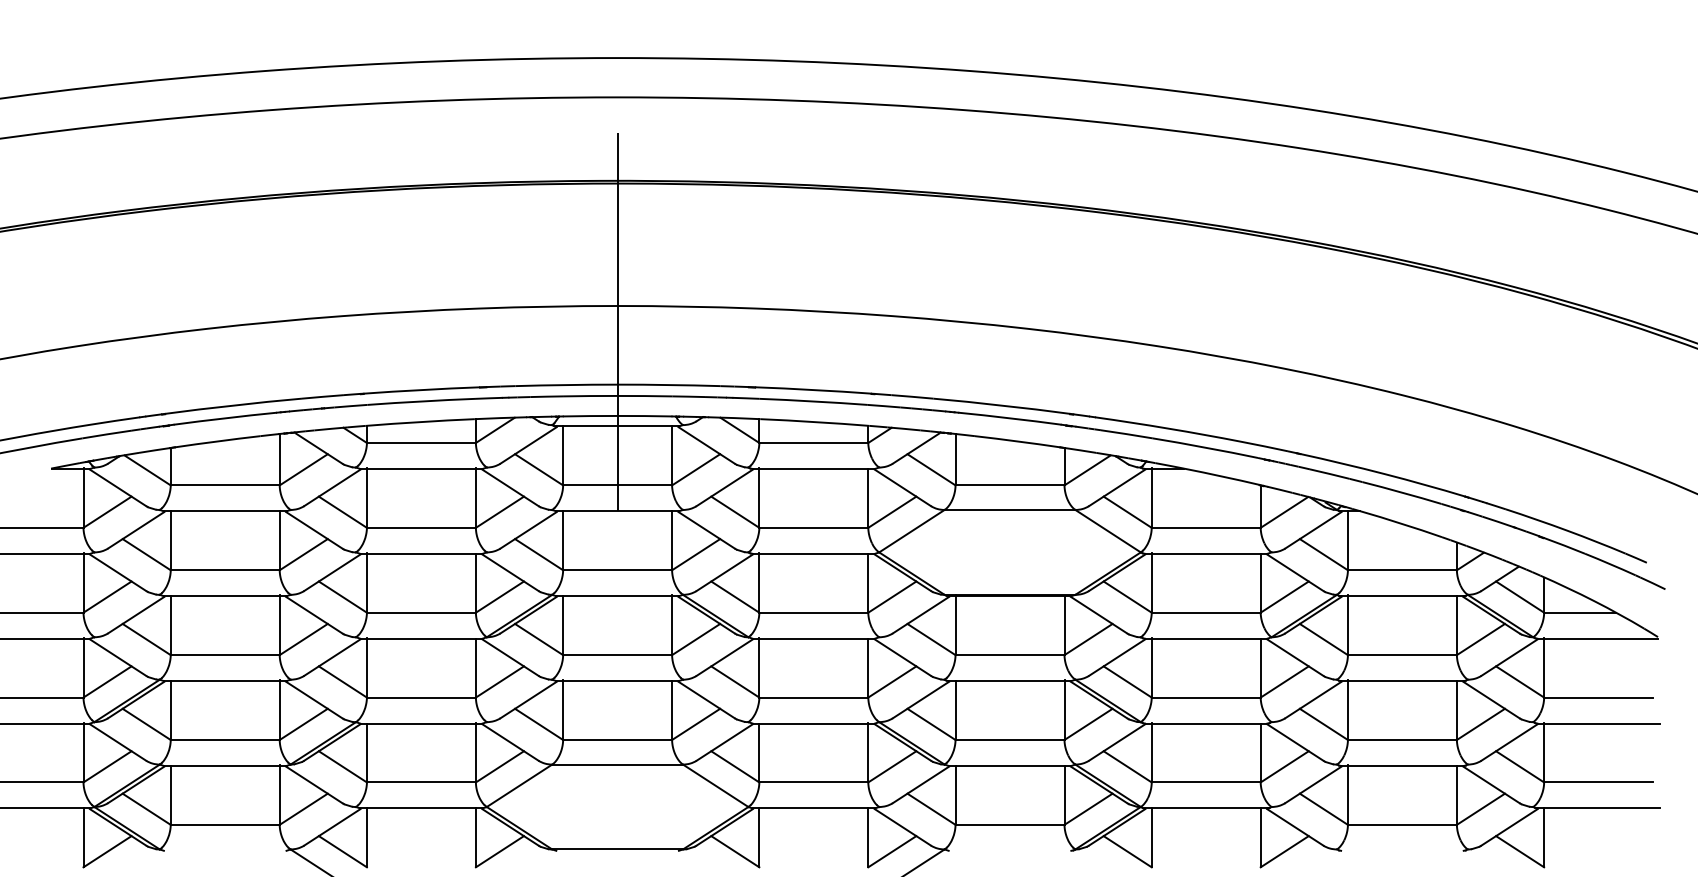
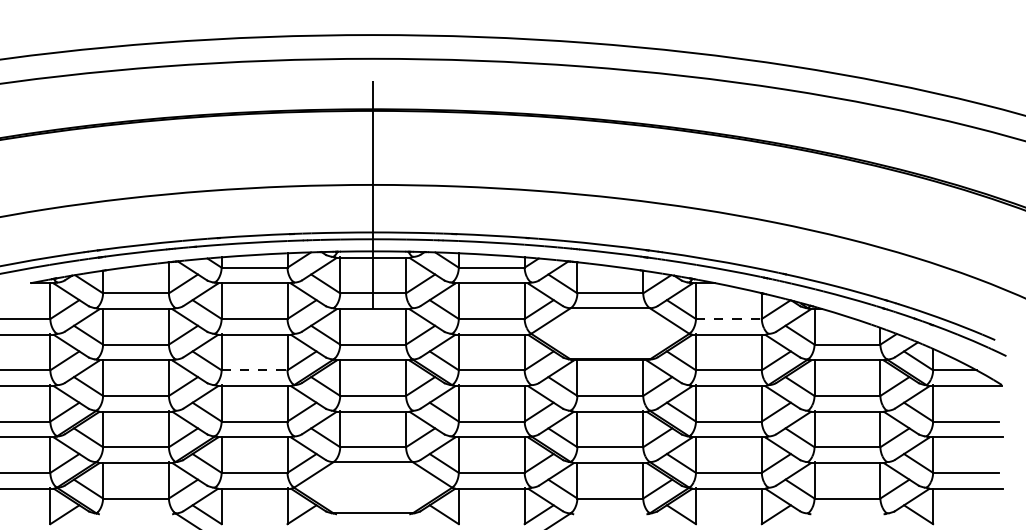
line: (1205, 527) -> (728, 318), solid -> dashed
line: (421, 613) -> (254, 370), solid -> dashed

